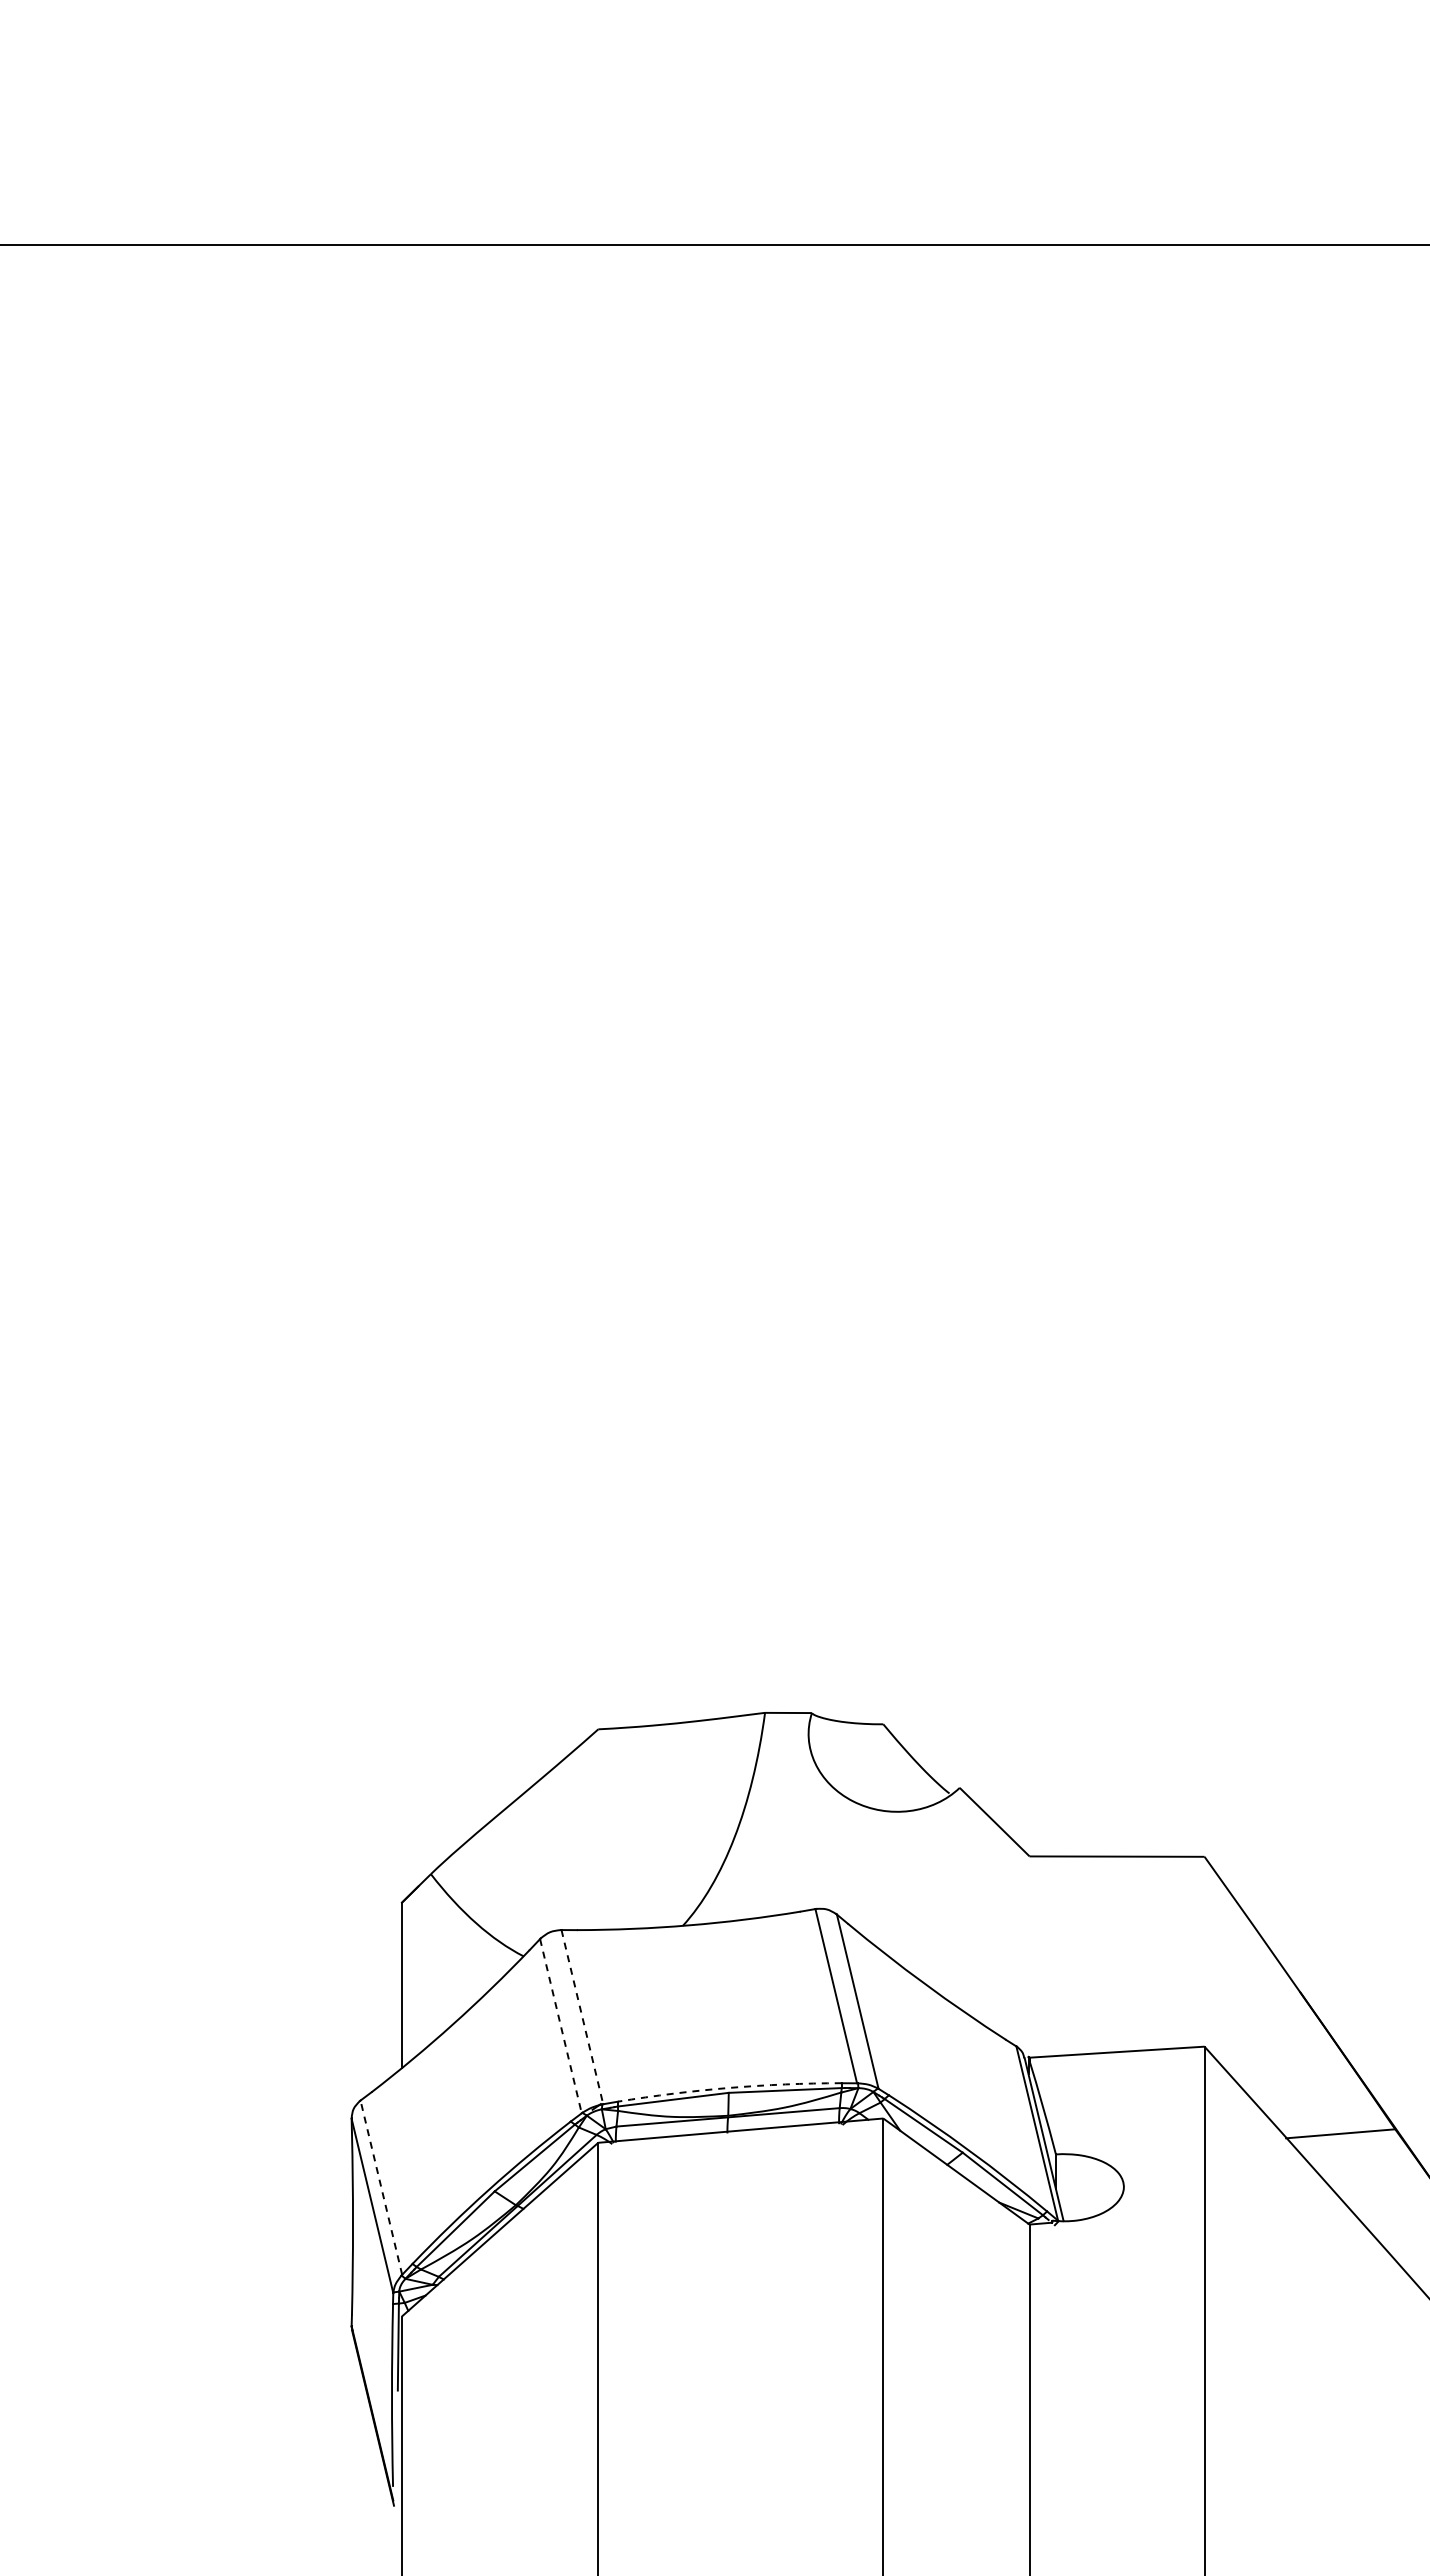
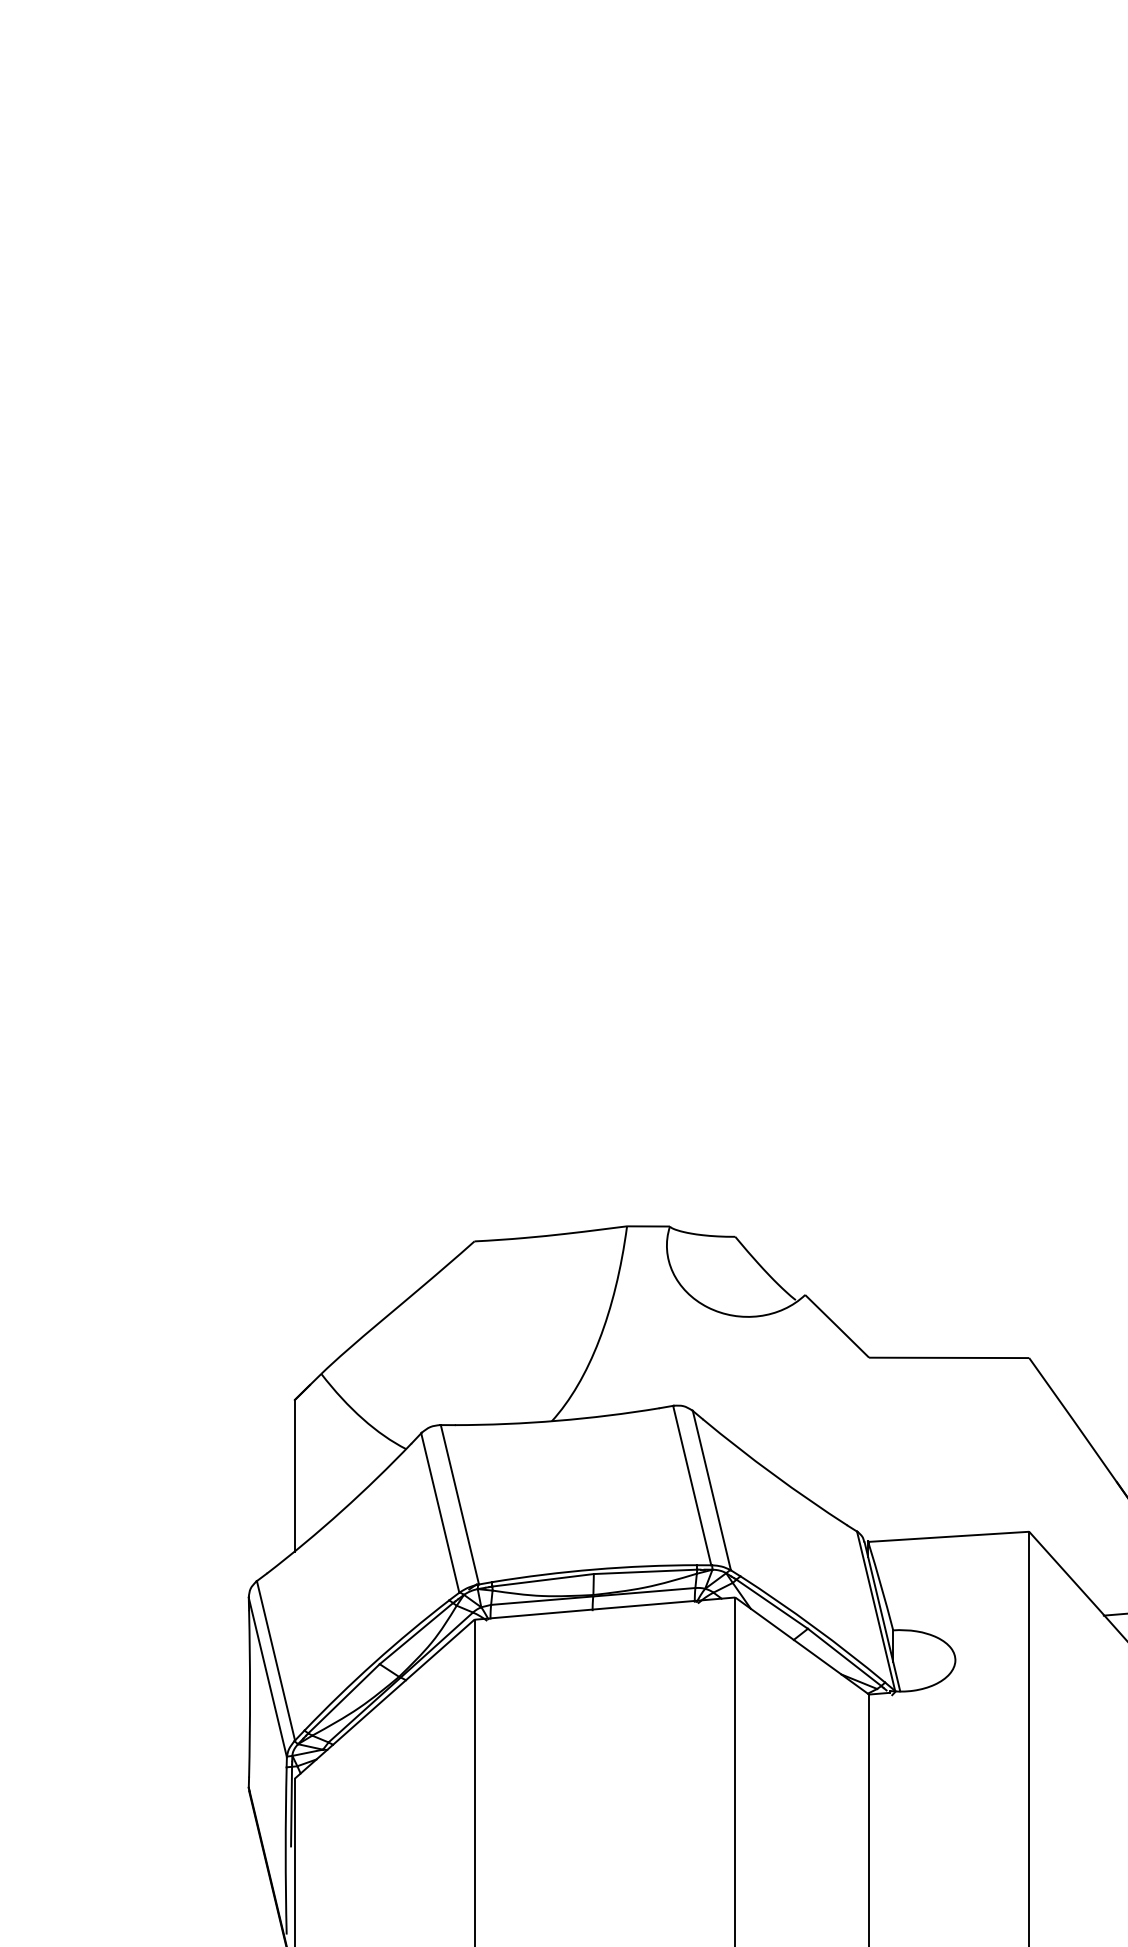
line: (582, 2017) -> (460, 1505), dashed -> solid
line: (560, 2026) -> (439, 1513), dashed -> solid
arc: (729, 2087) -> (594, 1569), dashed -> solid
line: (381, 2187) -> (276, 1660), dashed -> solid

